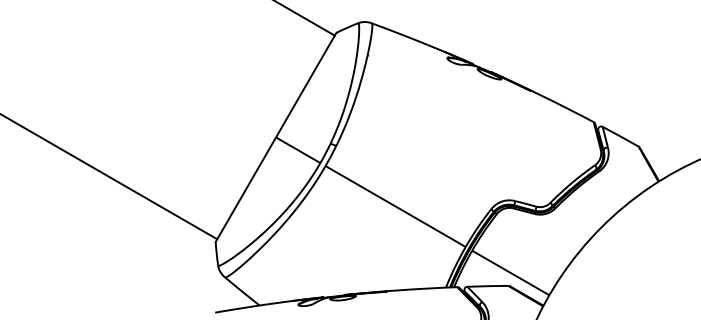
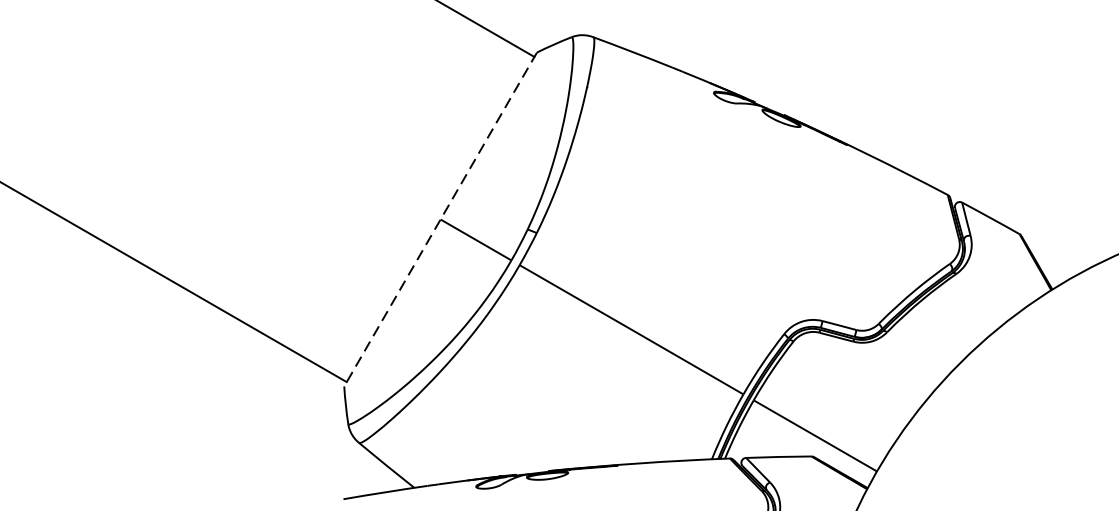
line: (276, 137) -> (441, 219), solid -> dashed

